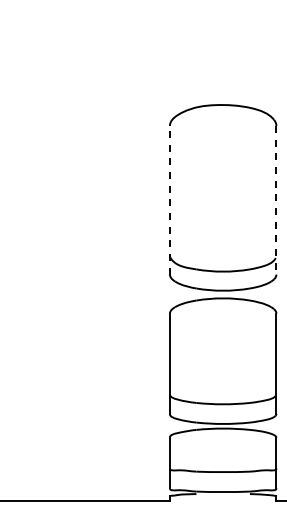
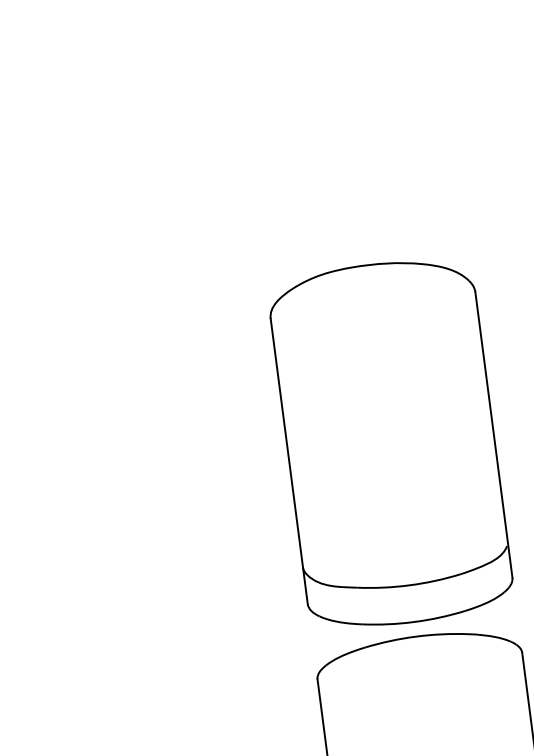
line: (169, 199) -> (288, 460), dashed -> solid
line: (276, 200) -> (494, 435), dashed -> solid

